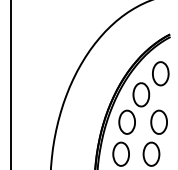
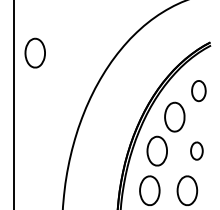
part: (28, 42) -> (34, 52), added
part: (160, 73) -> (198, 90), size x0.7
part: (158, 121) -> (196, 150), size x0.6

